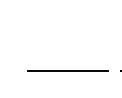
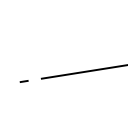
line: (13, 70) -> (23, 81), added

